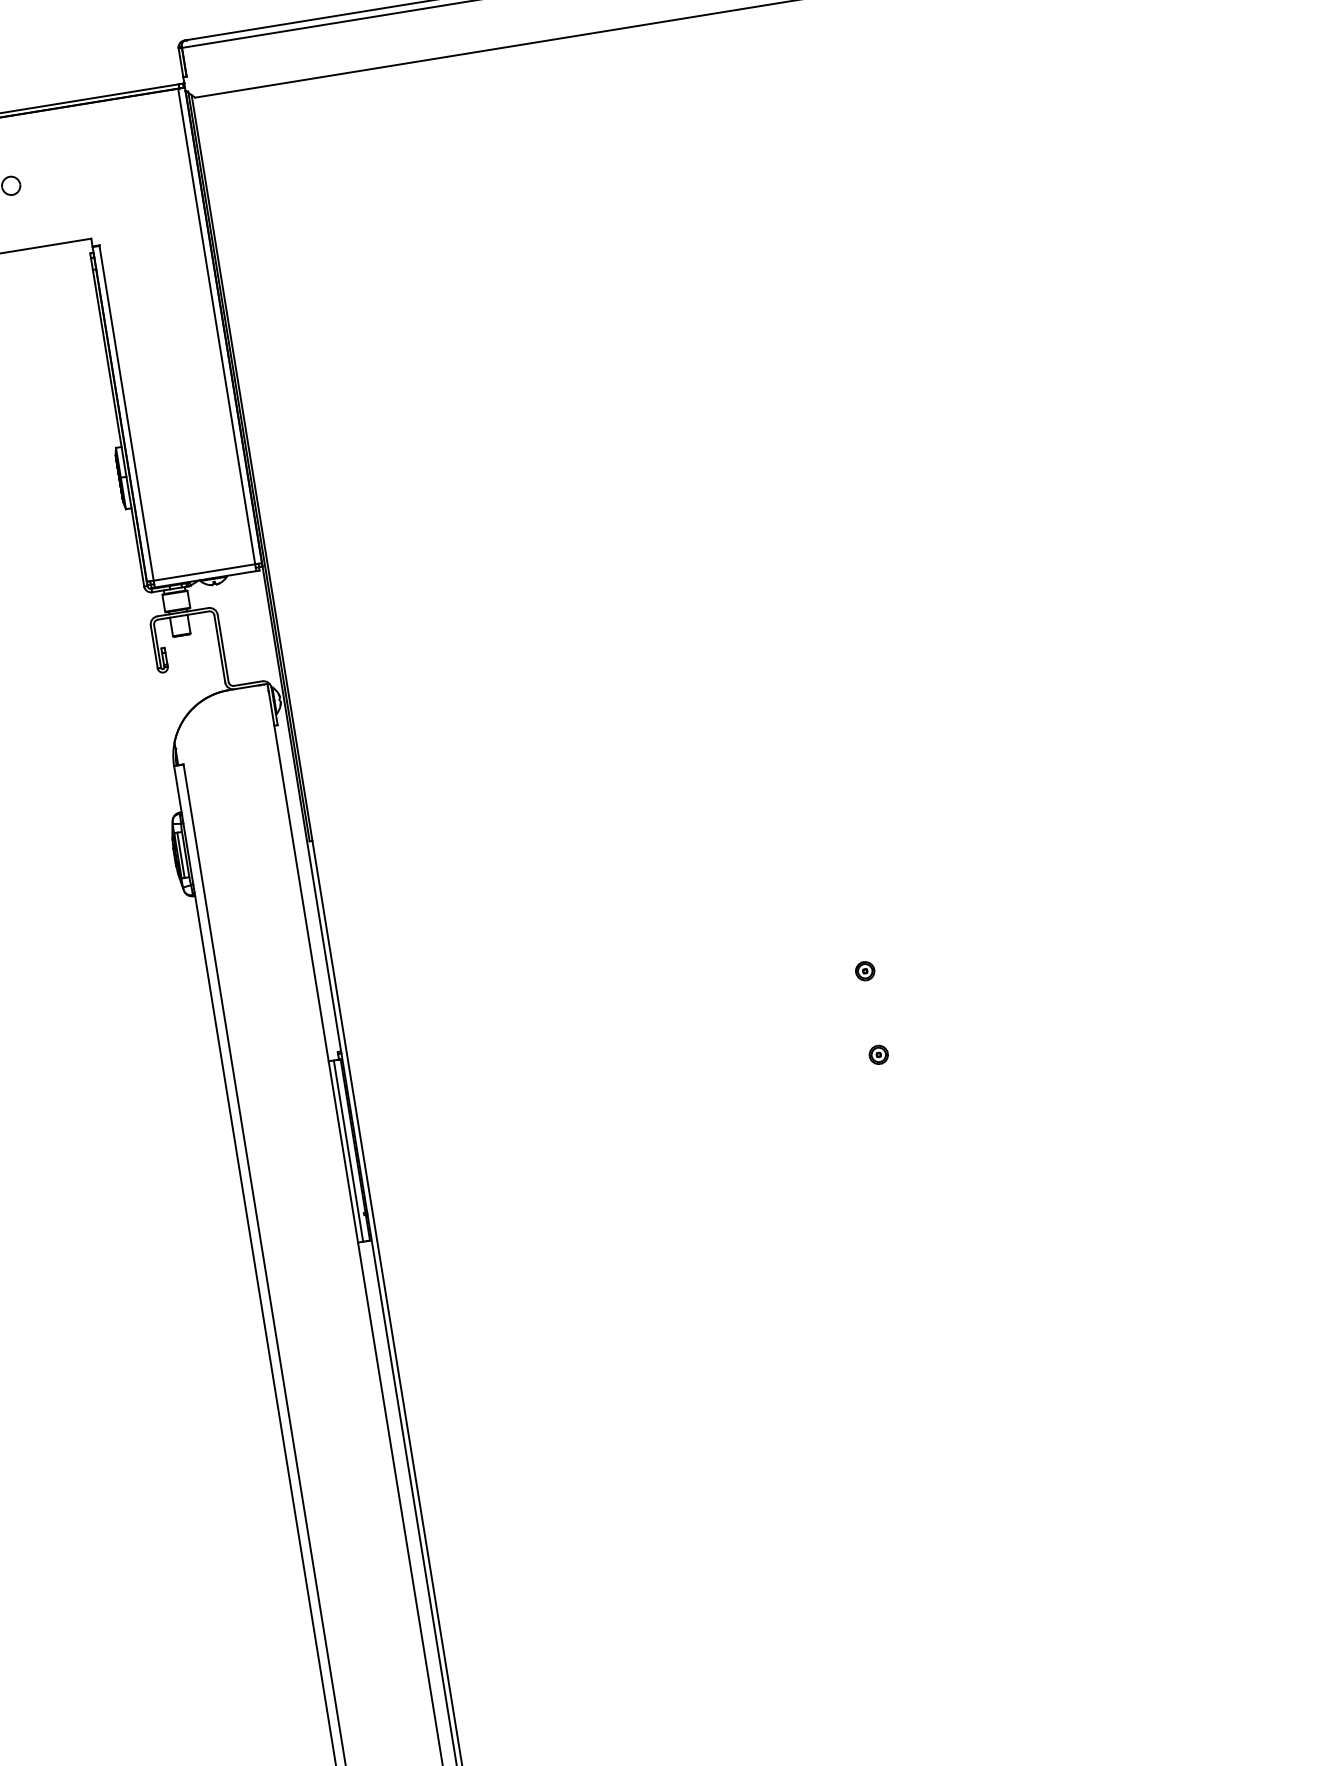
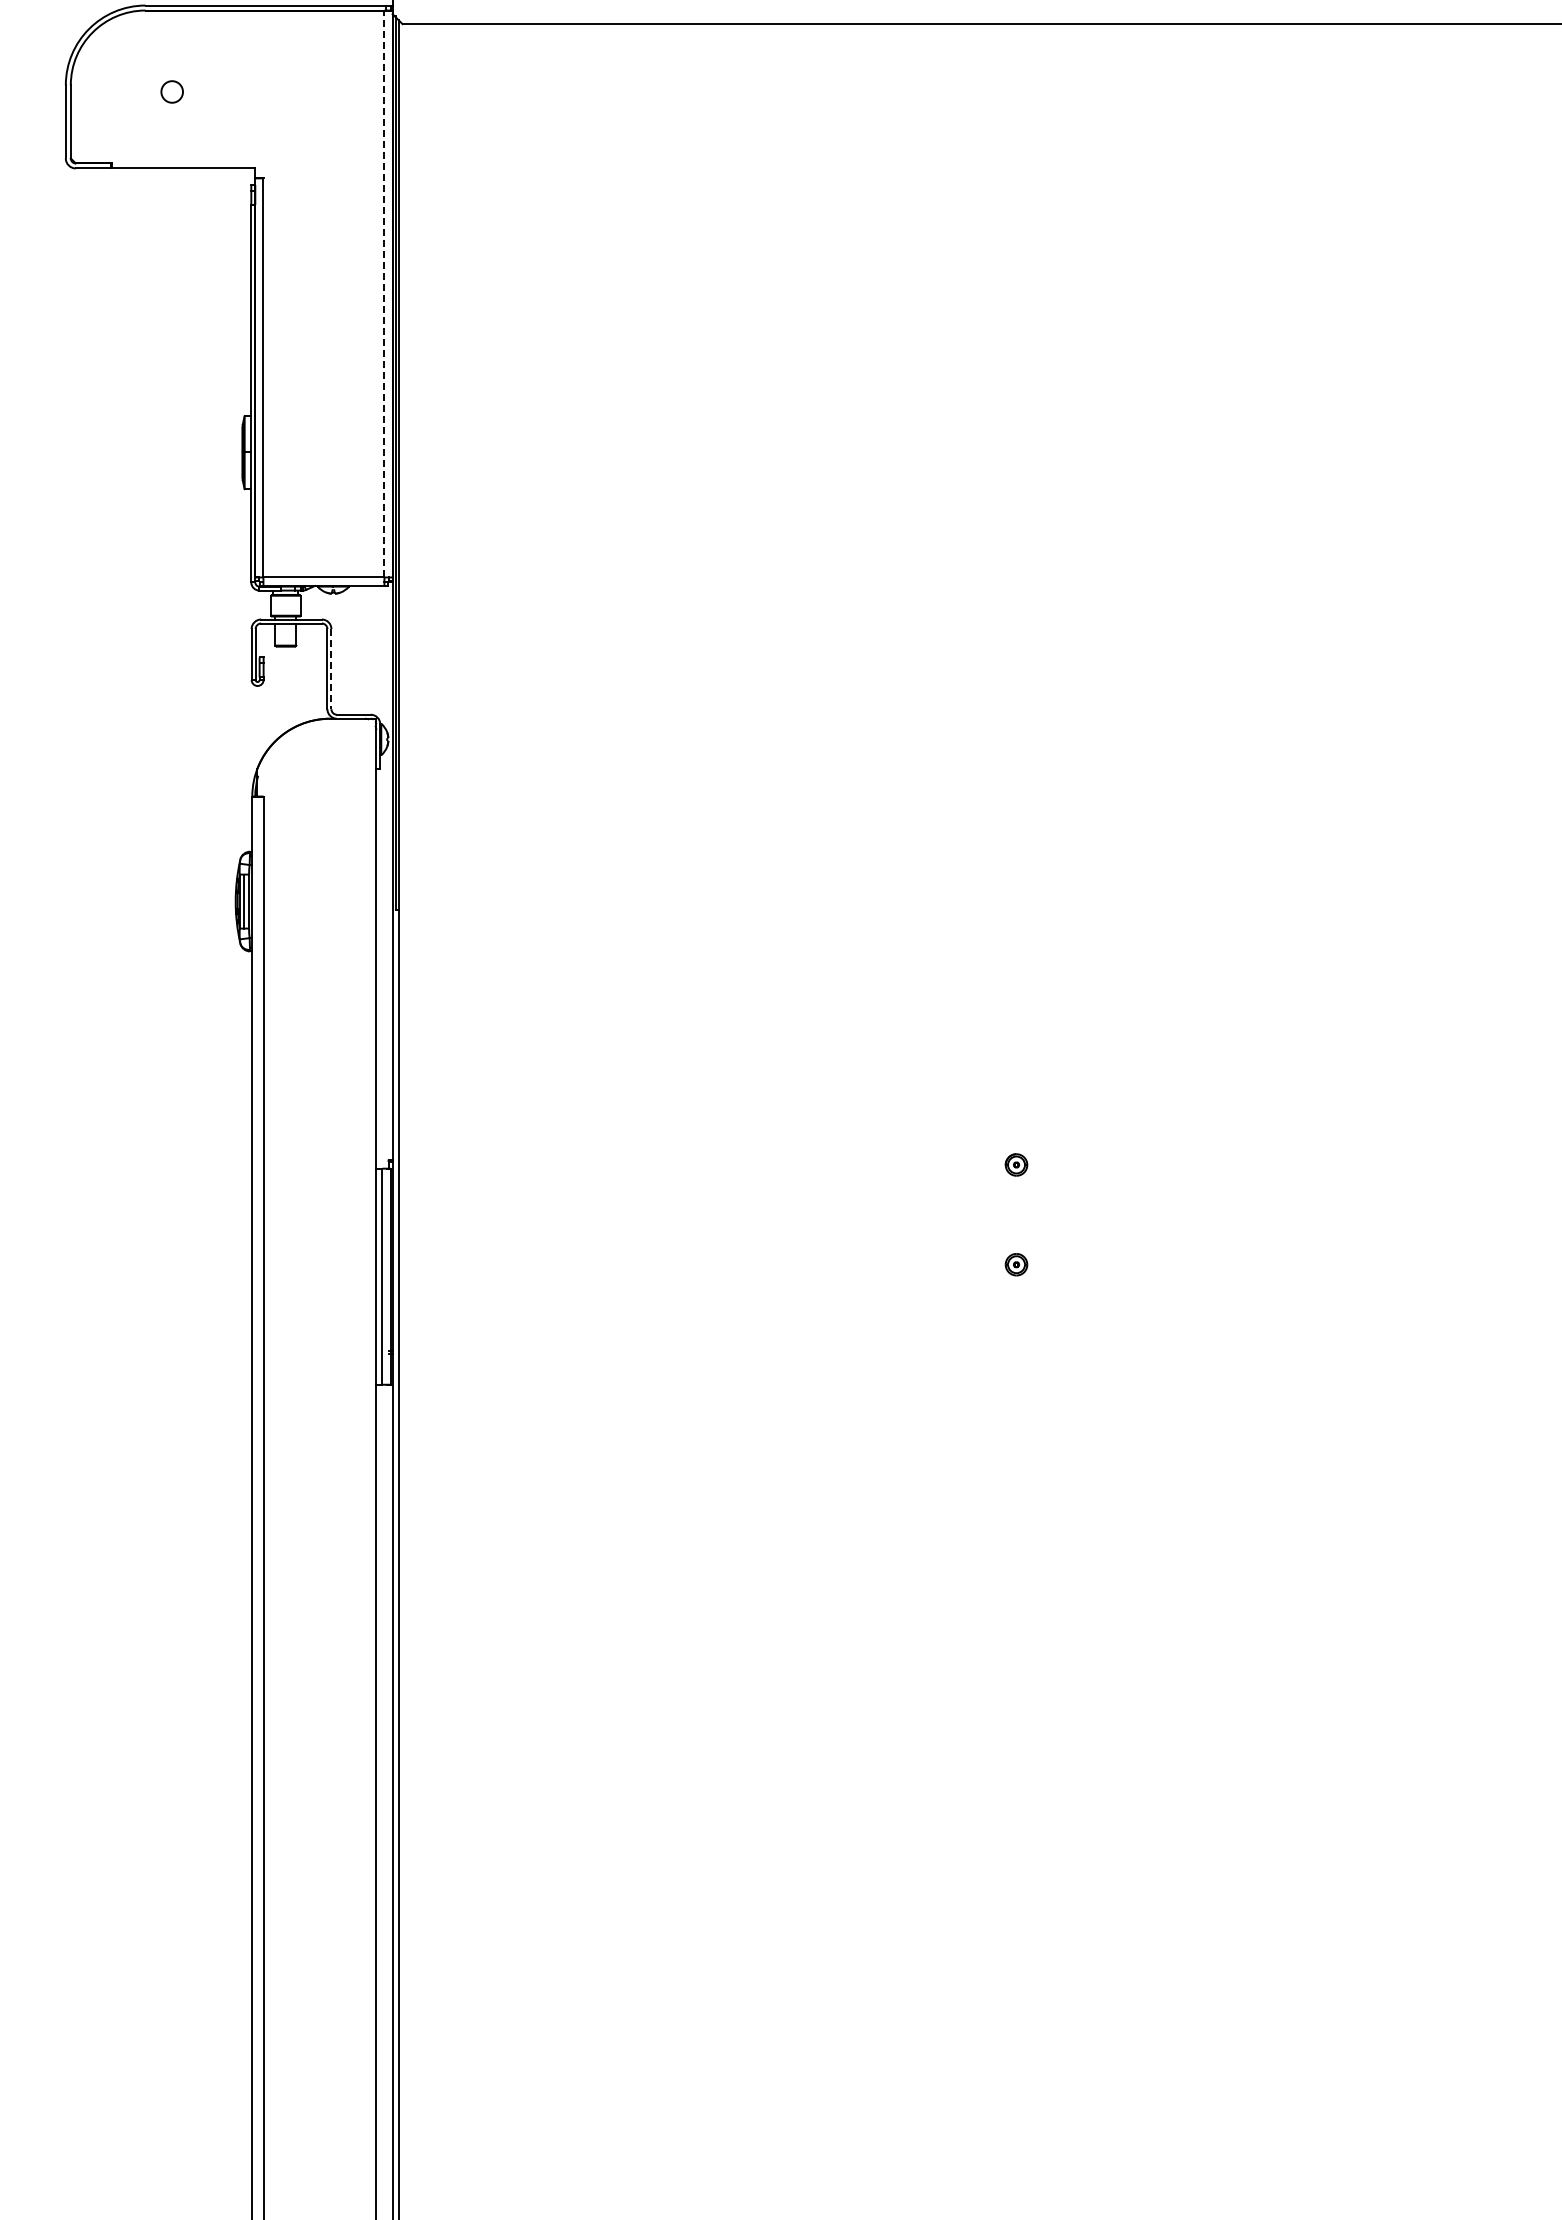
line: (216, 326) -> (384, 293), solid -> dashed
line: (223, 648) -> (331, 669), solid -> dashed

